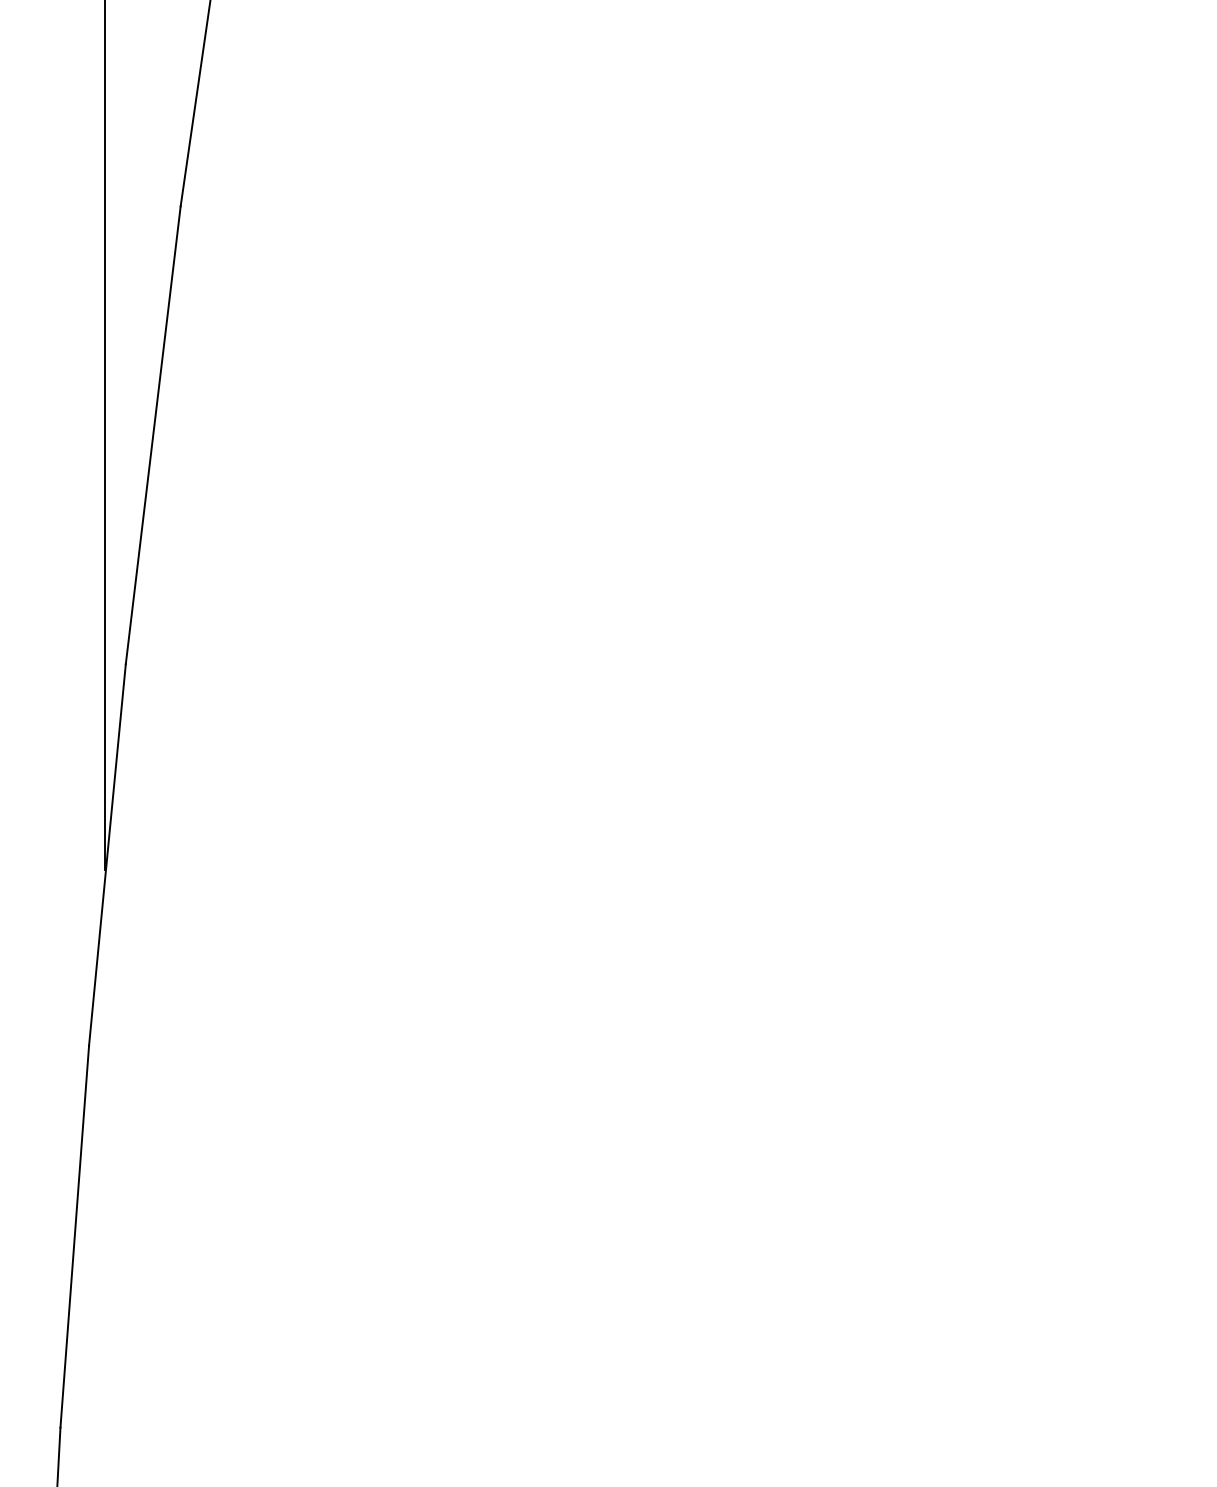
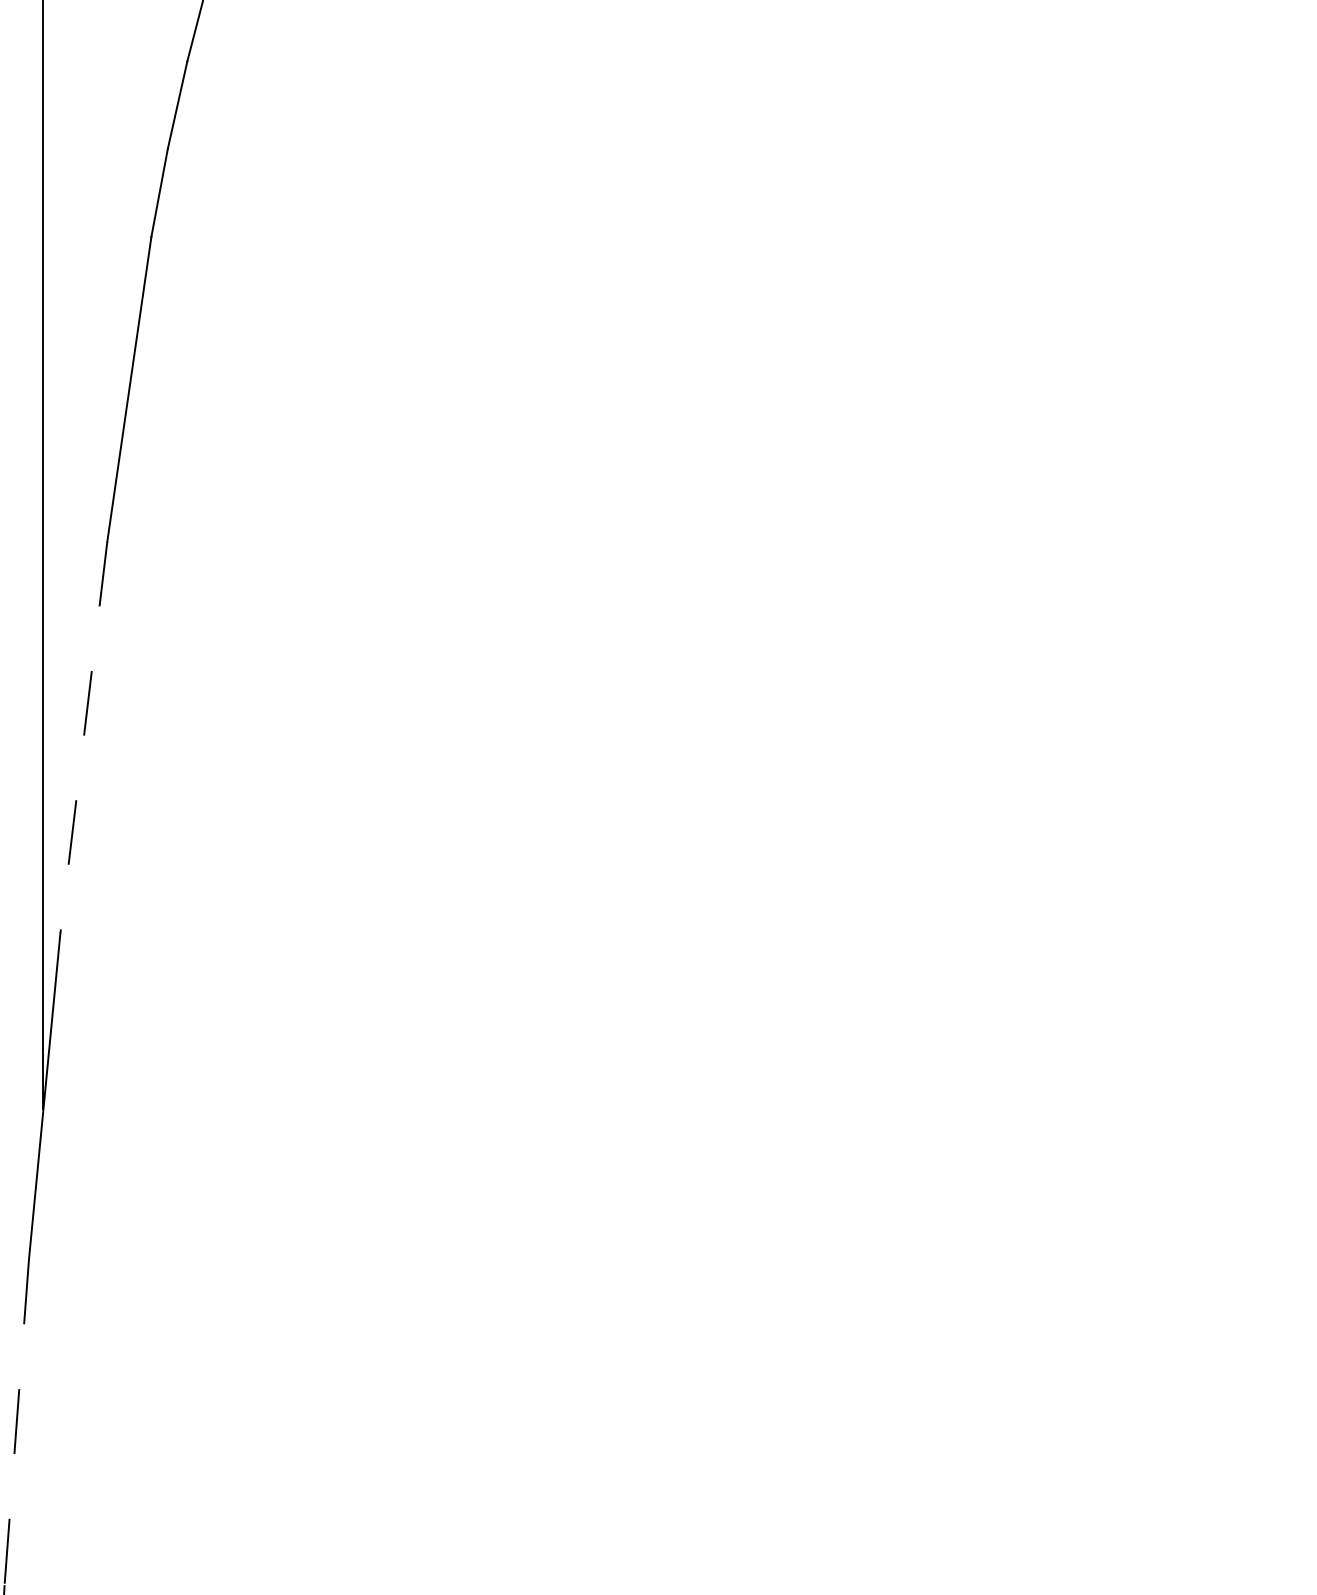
line: (152, 436) -> (83, 738), solid -> dashed
line: (74, 1236) -> (16, 1422), solid -> dashed

